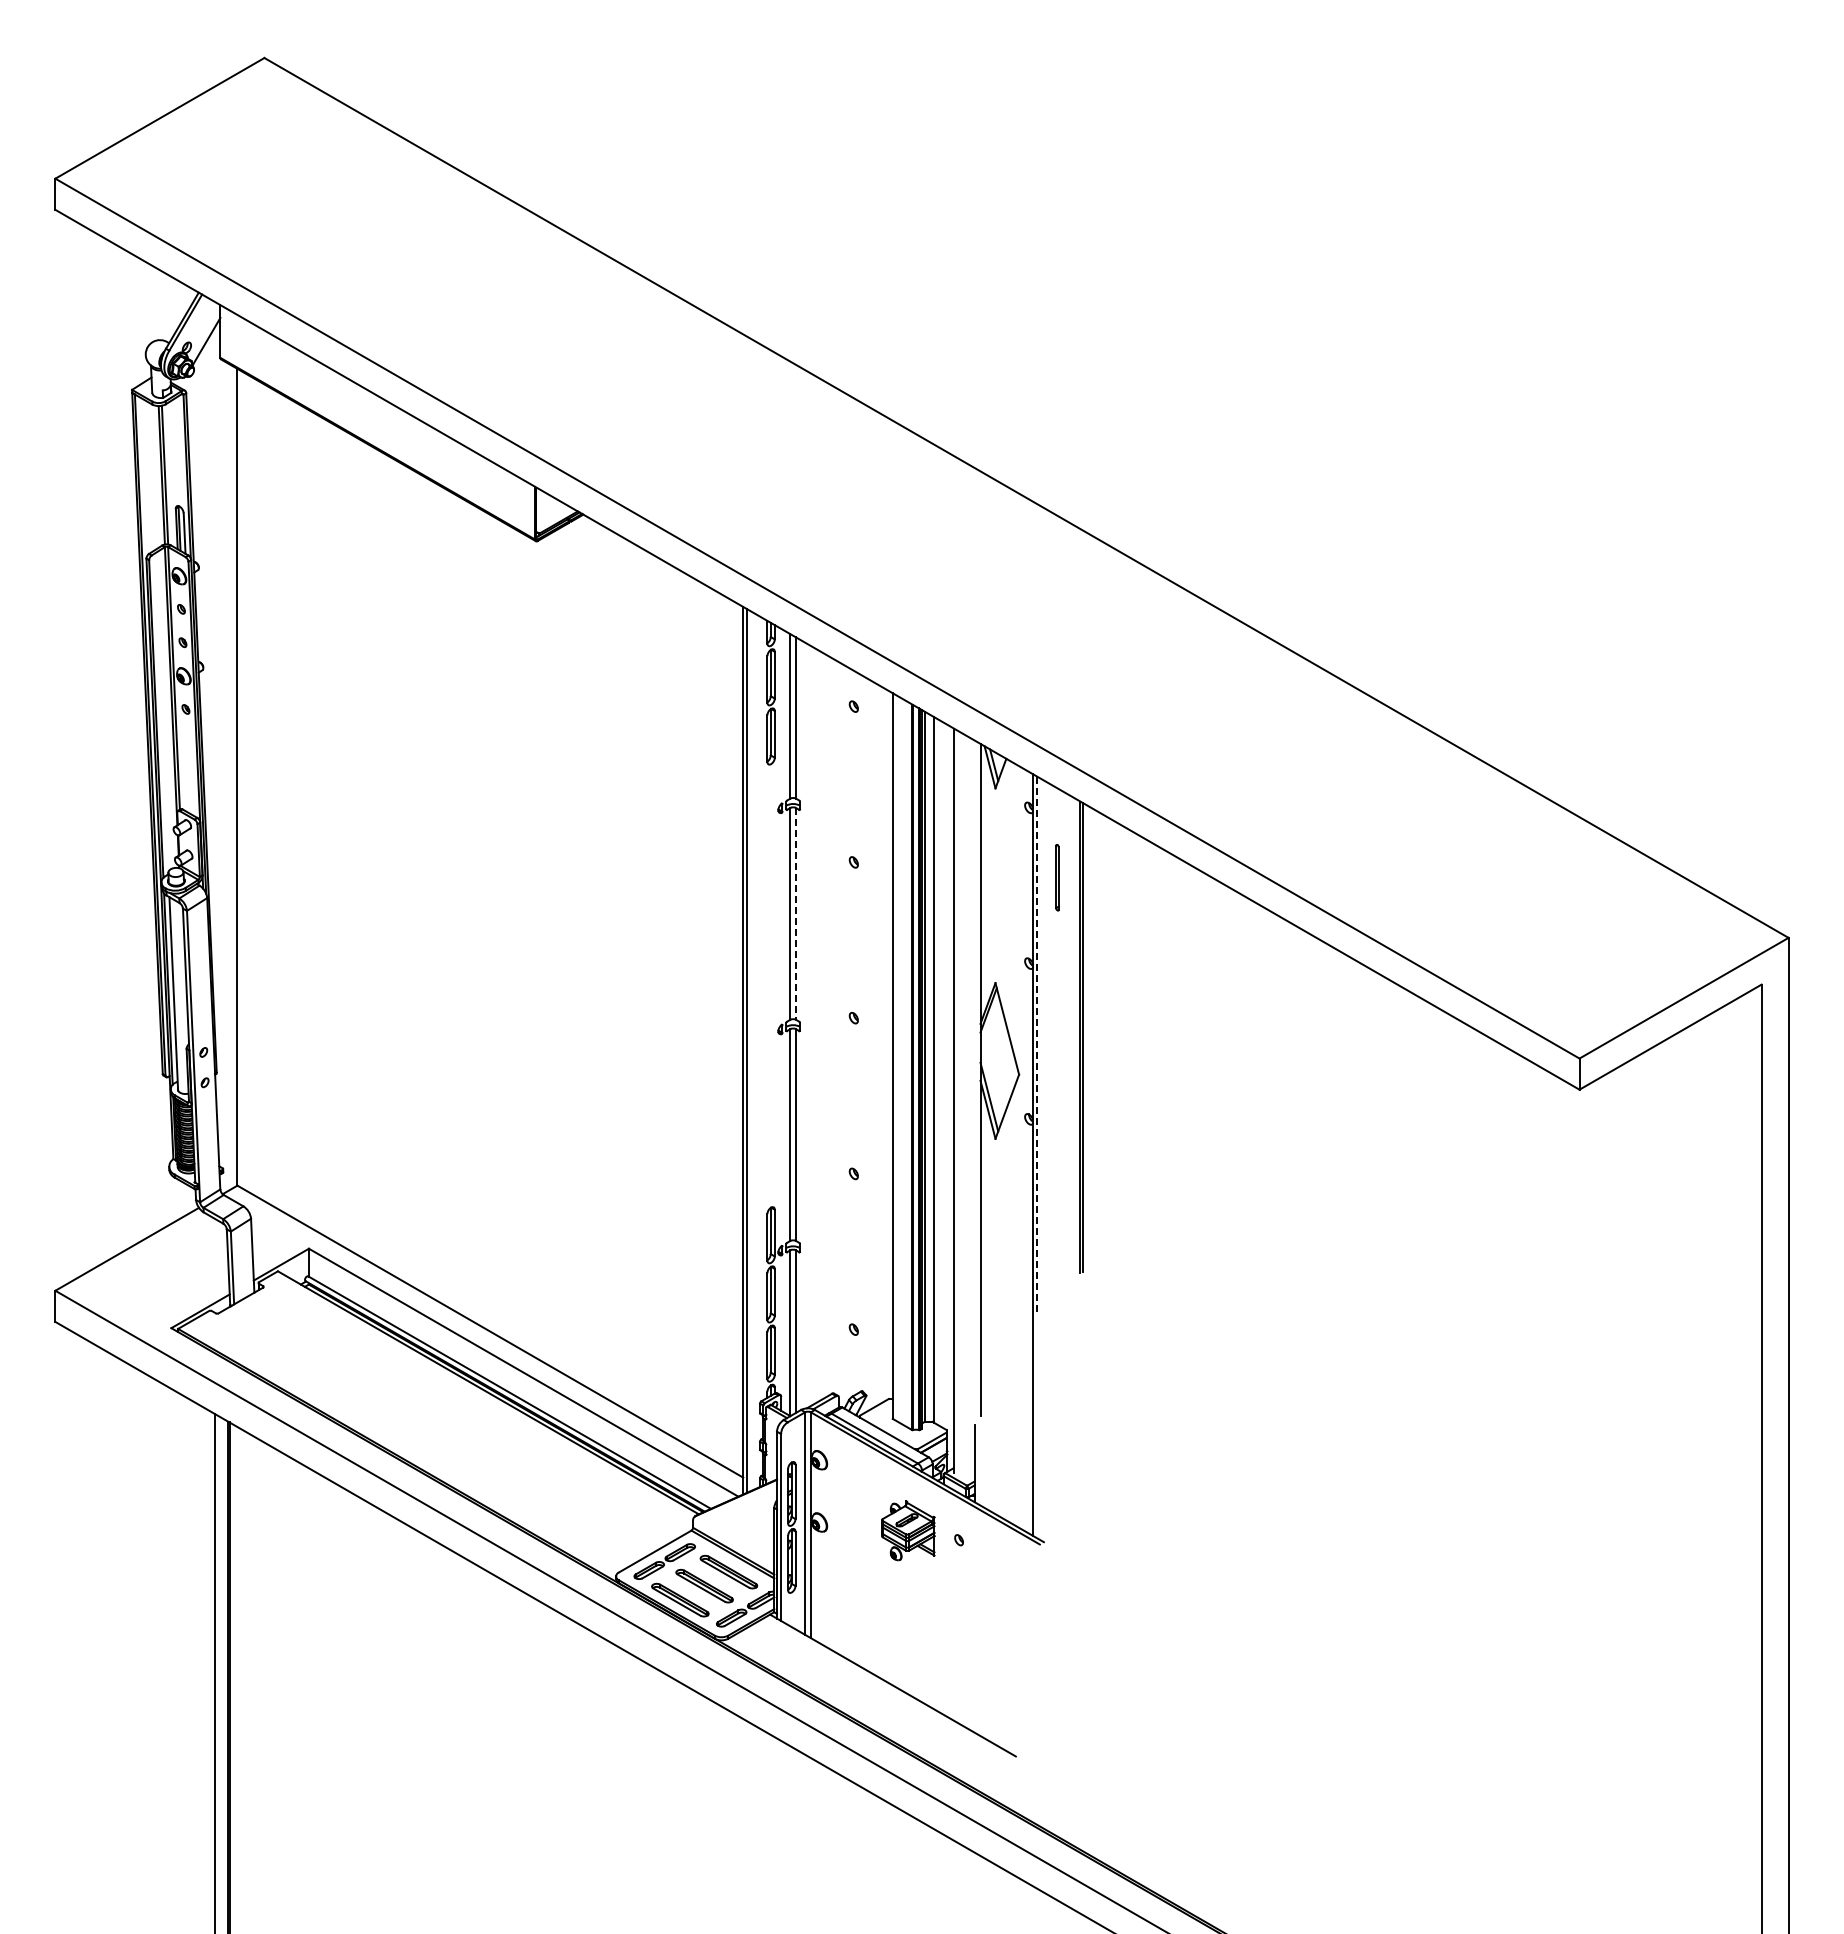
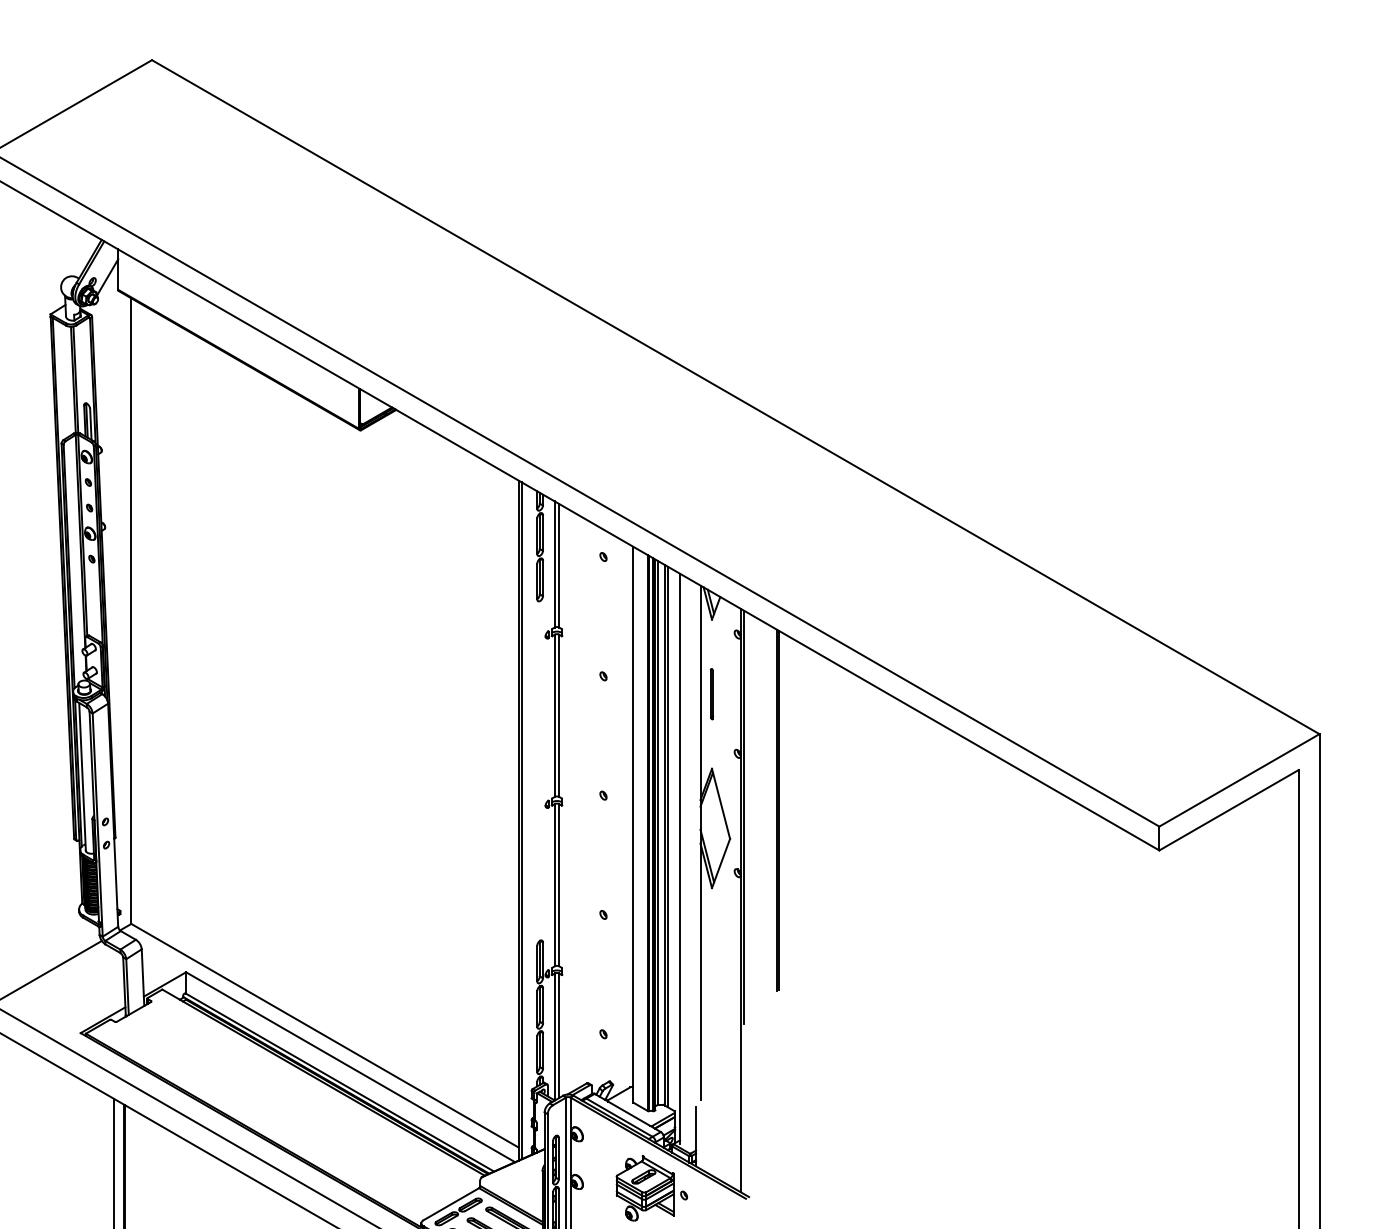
line: (1056, 877) -> (711, 694), moved
line: (796, 913) -> (559, 715), dashed -> solid
line: (1037, 1046) -> (744, 817), dashed -> solid
line: (938, 1072) -> (668, 837), added
part: (908, 1530) -> (645, 1188), size x1.43

